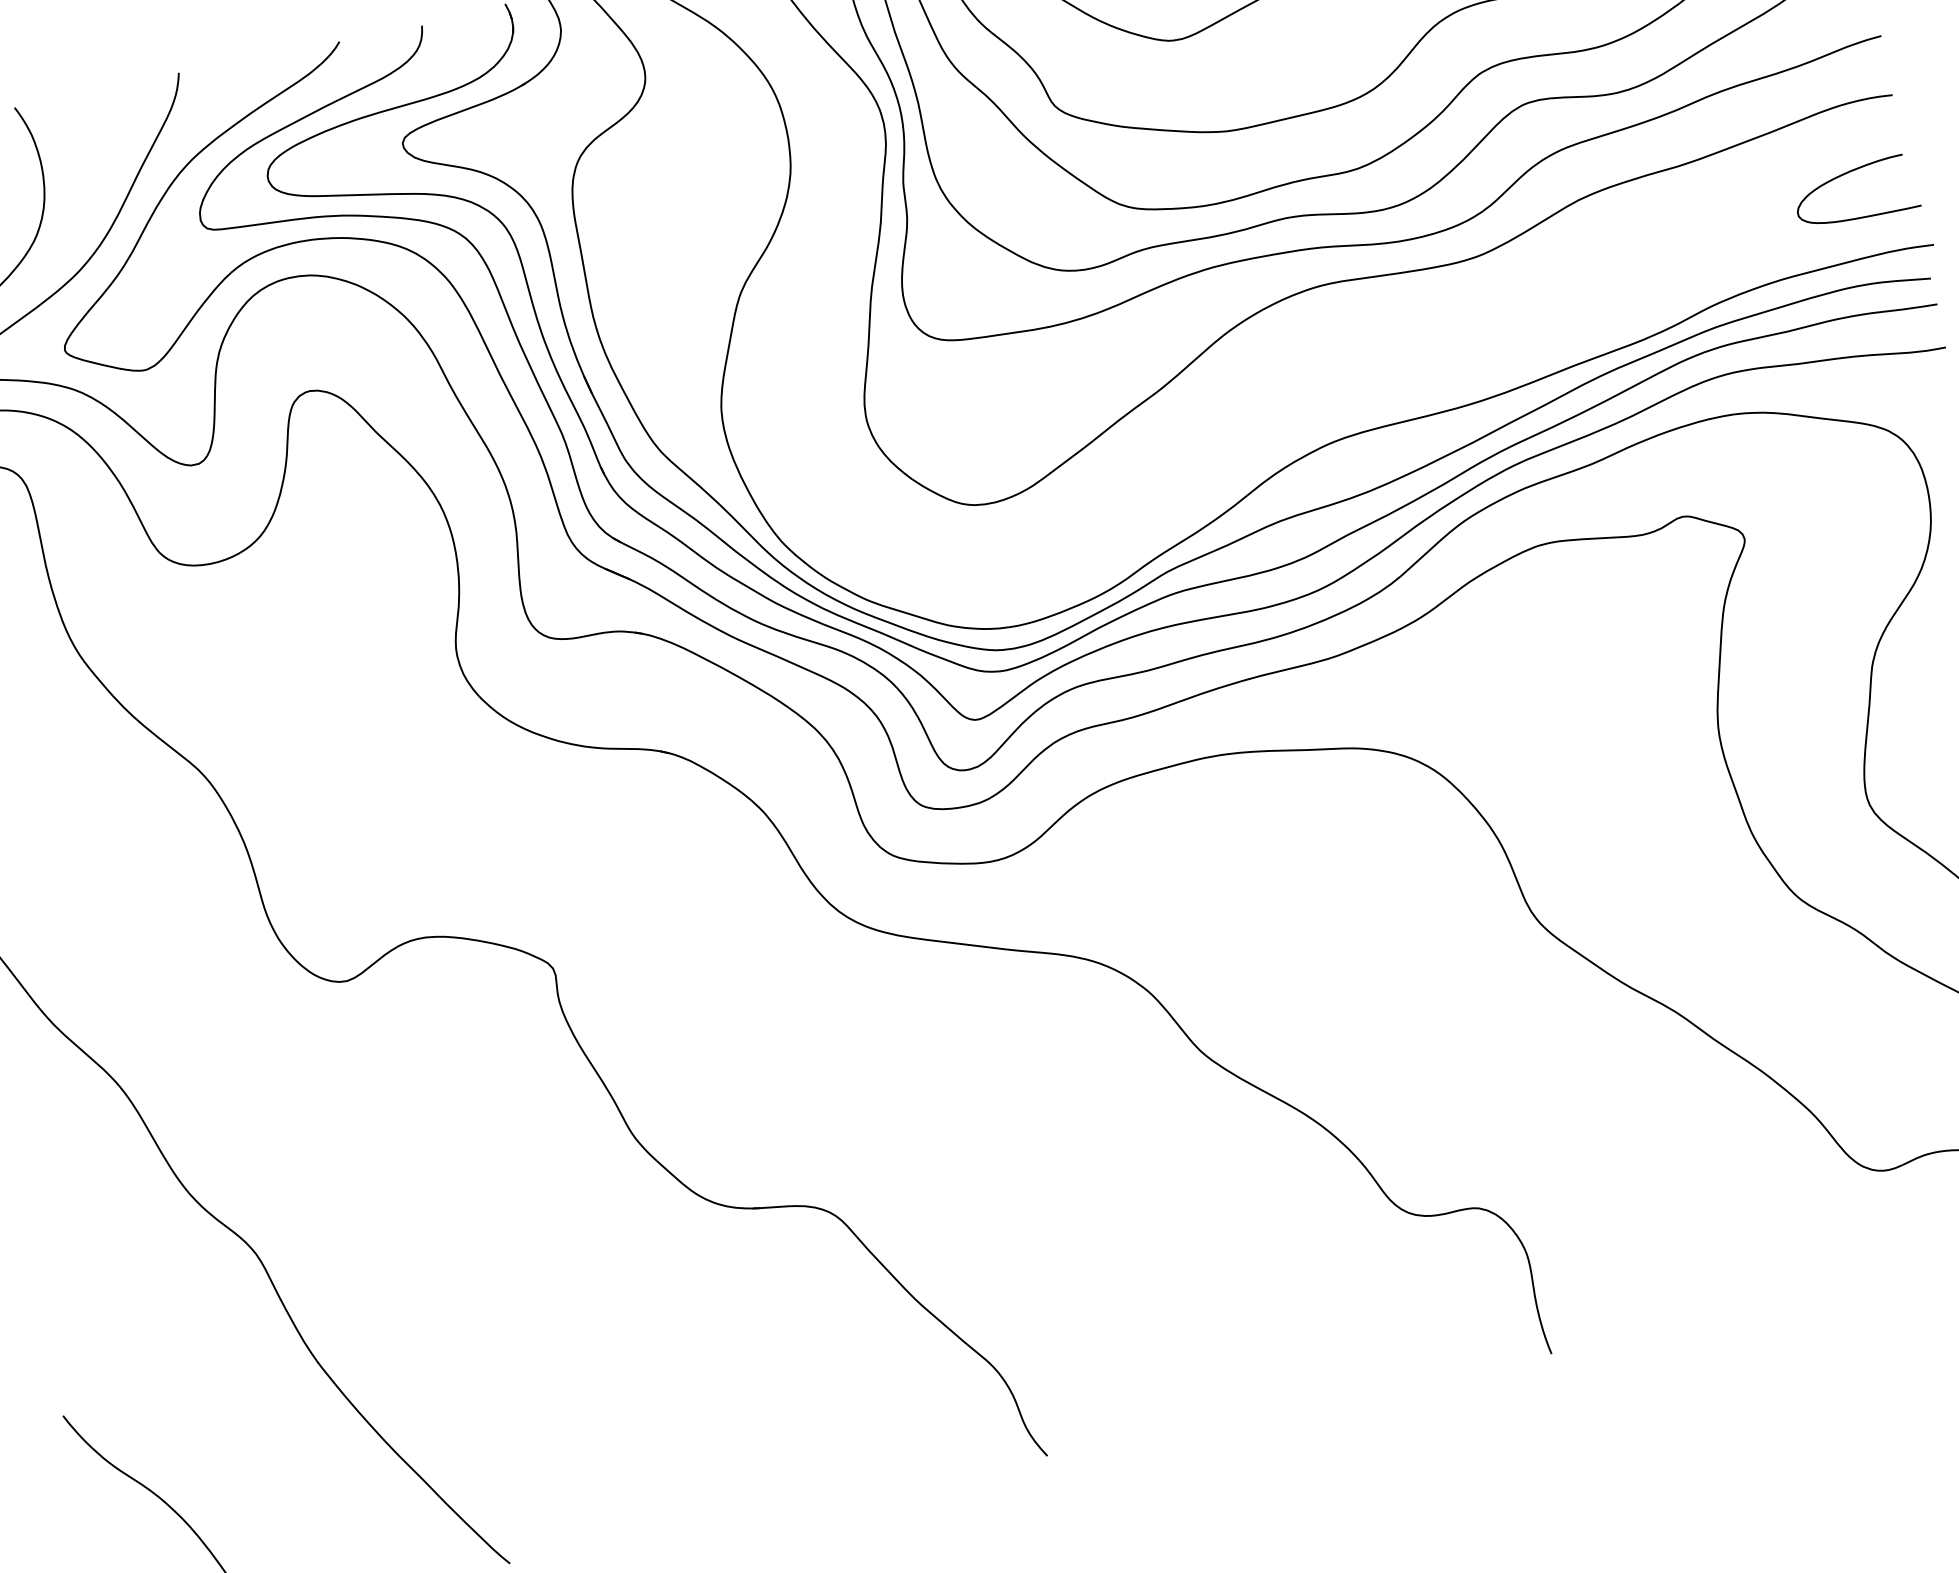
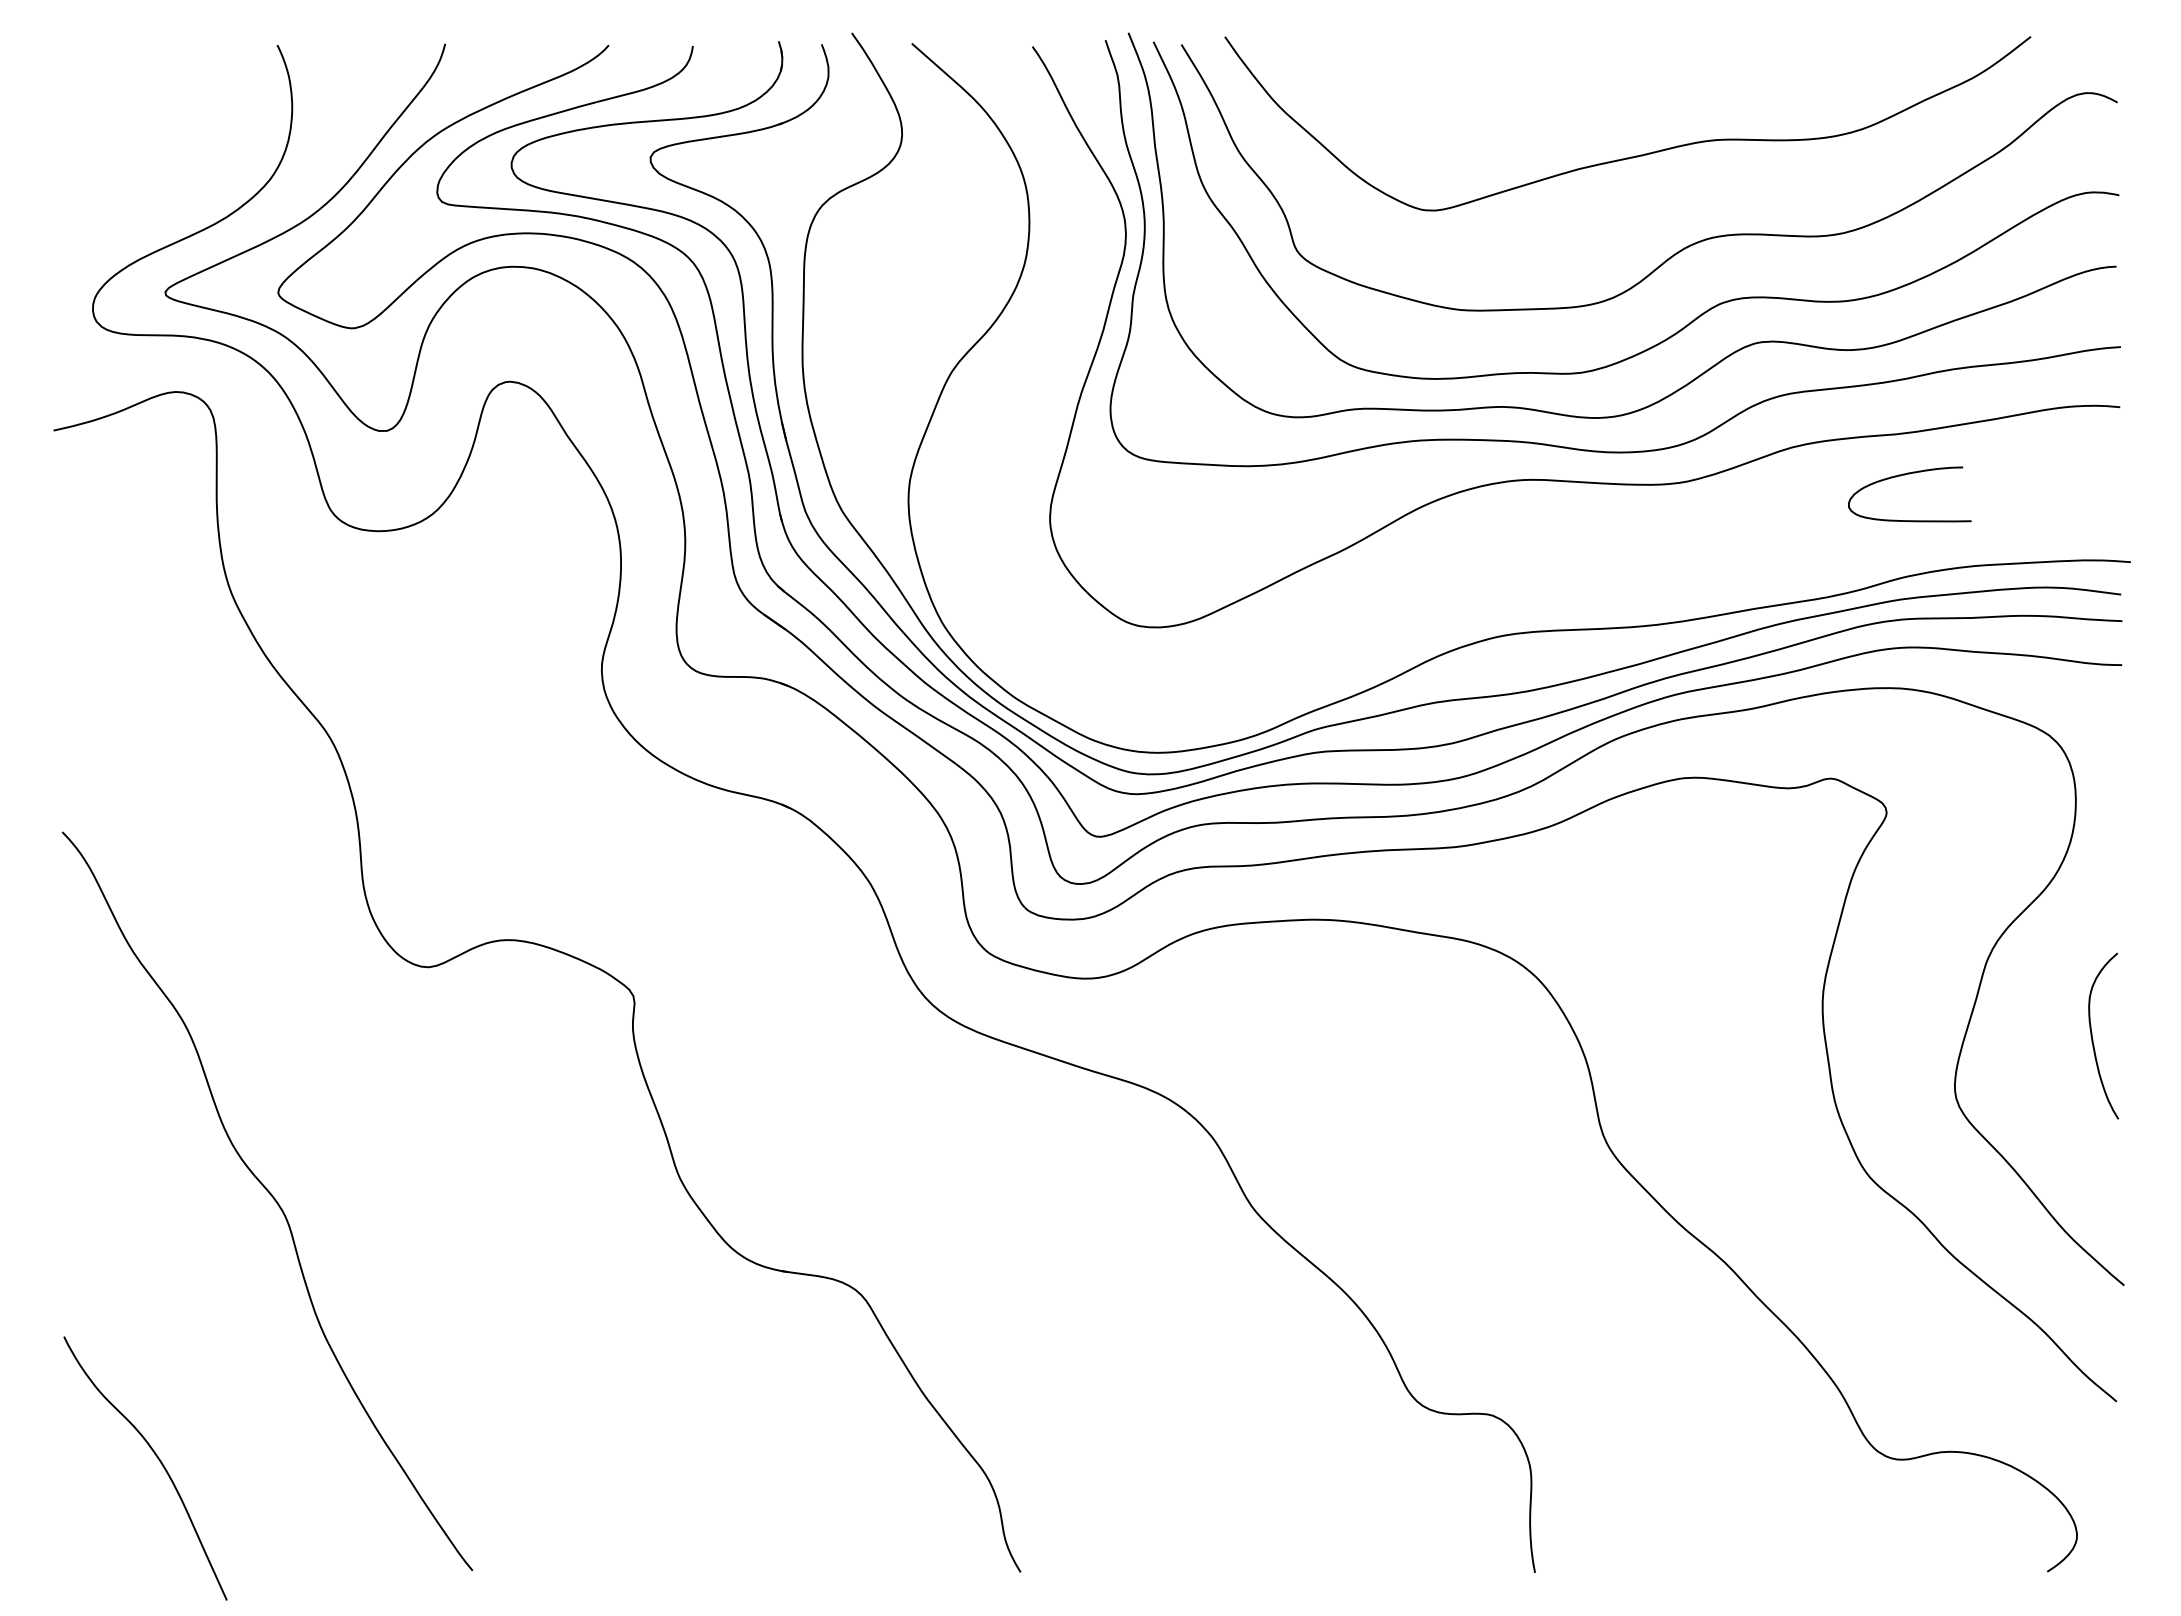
curve: (1847, 173) -> (1905, 475), moved

